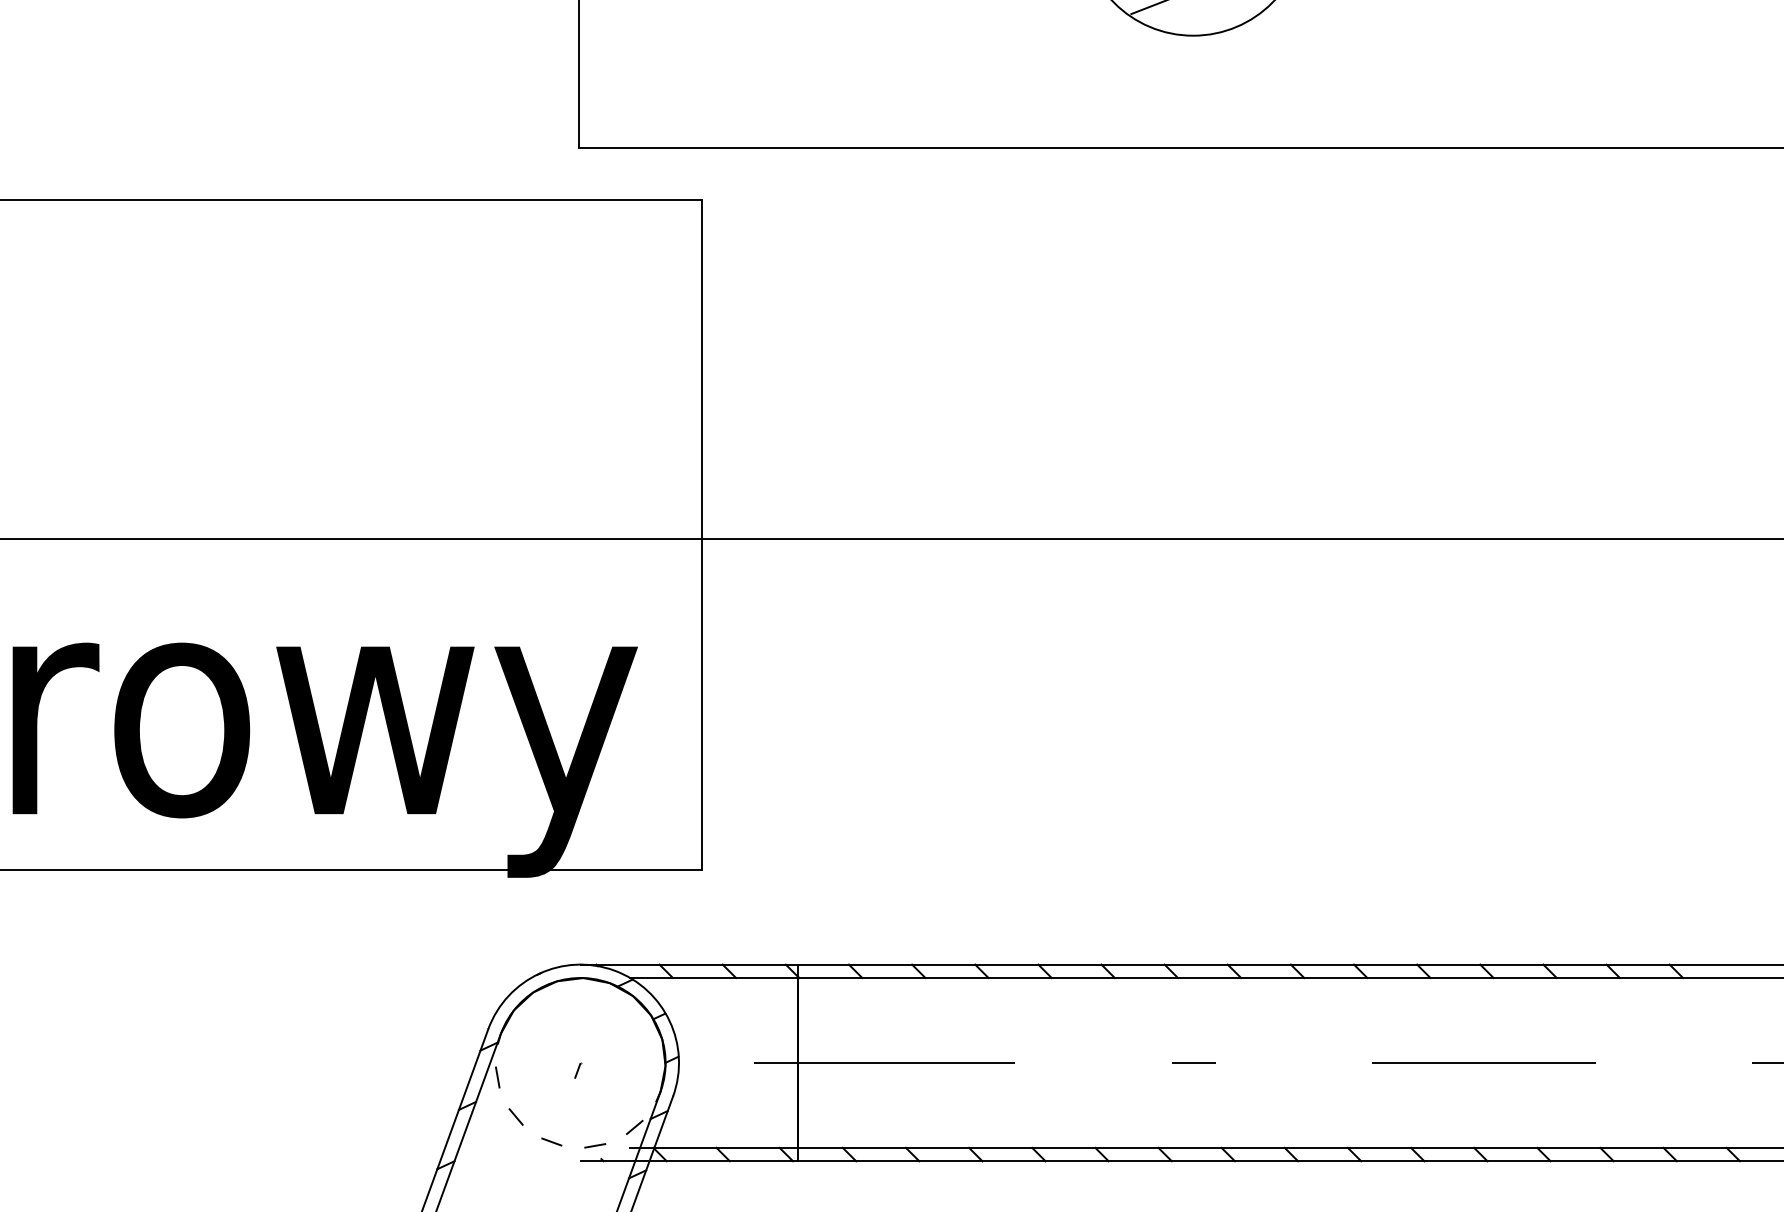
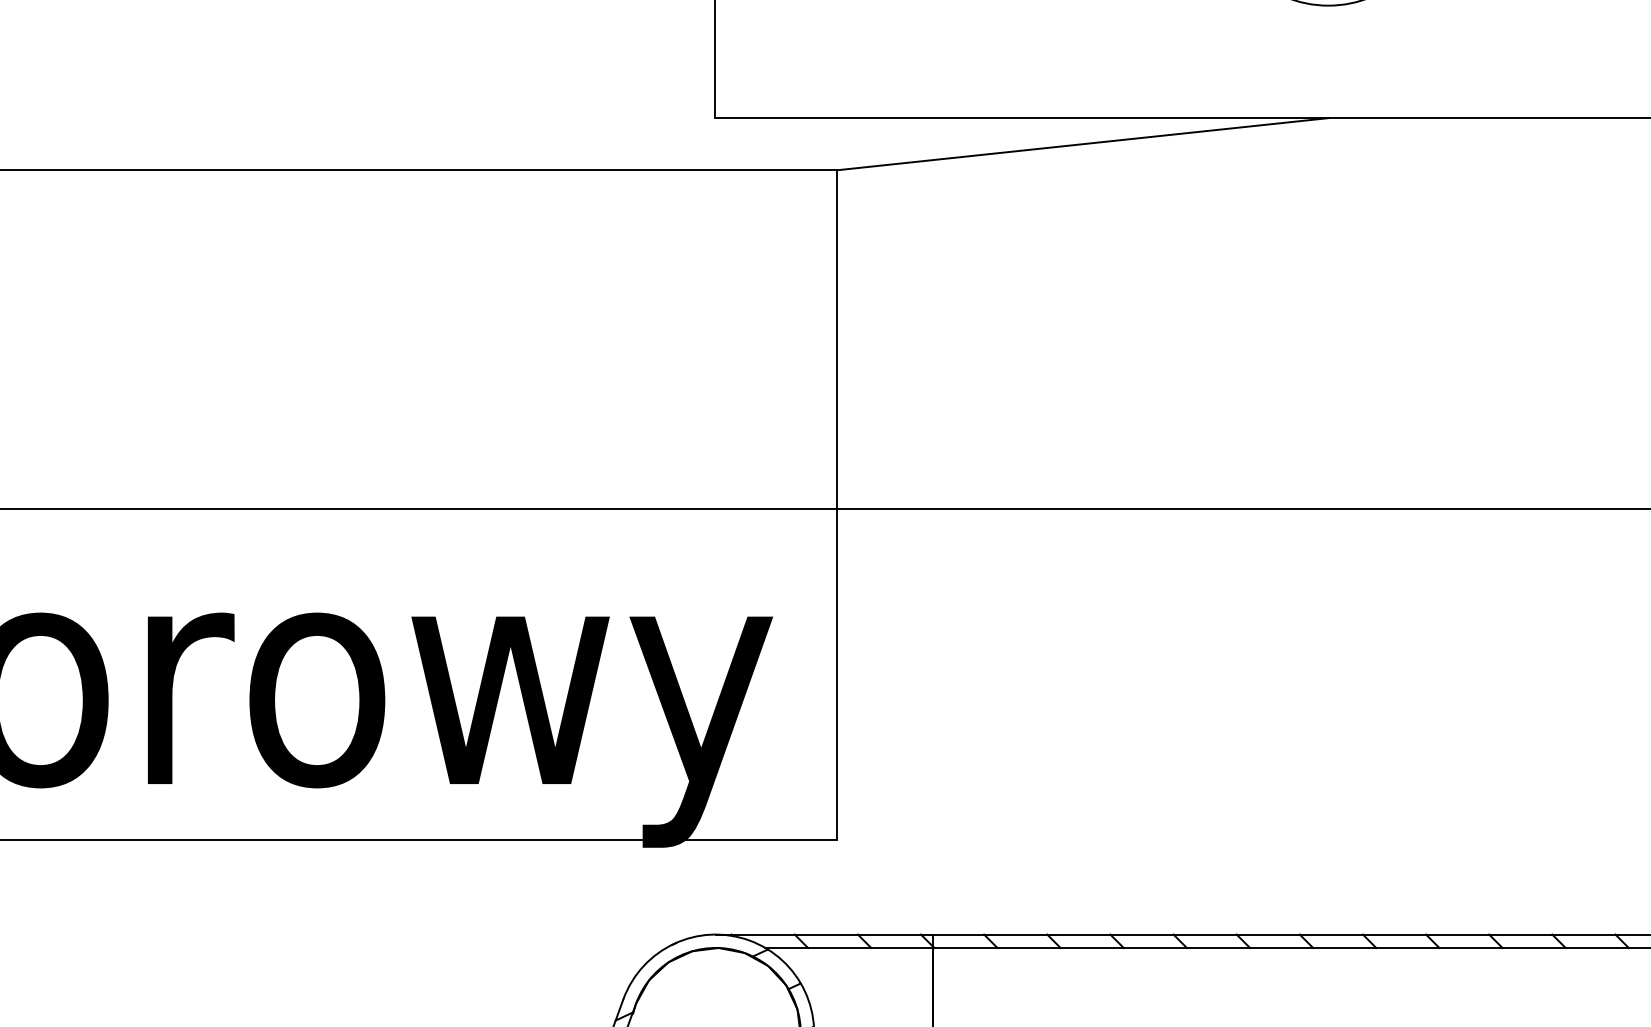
line: (947, 174) -> (1082, 144), added

